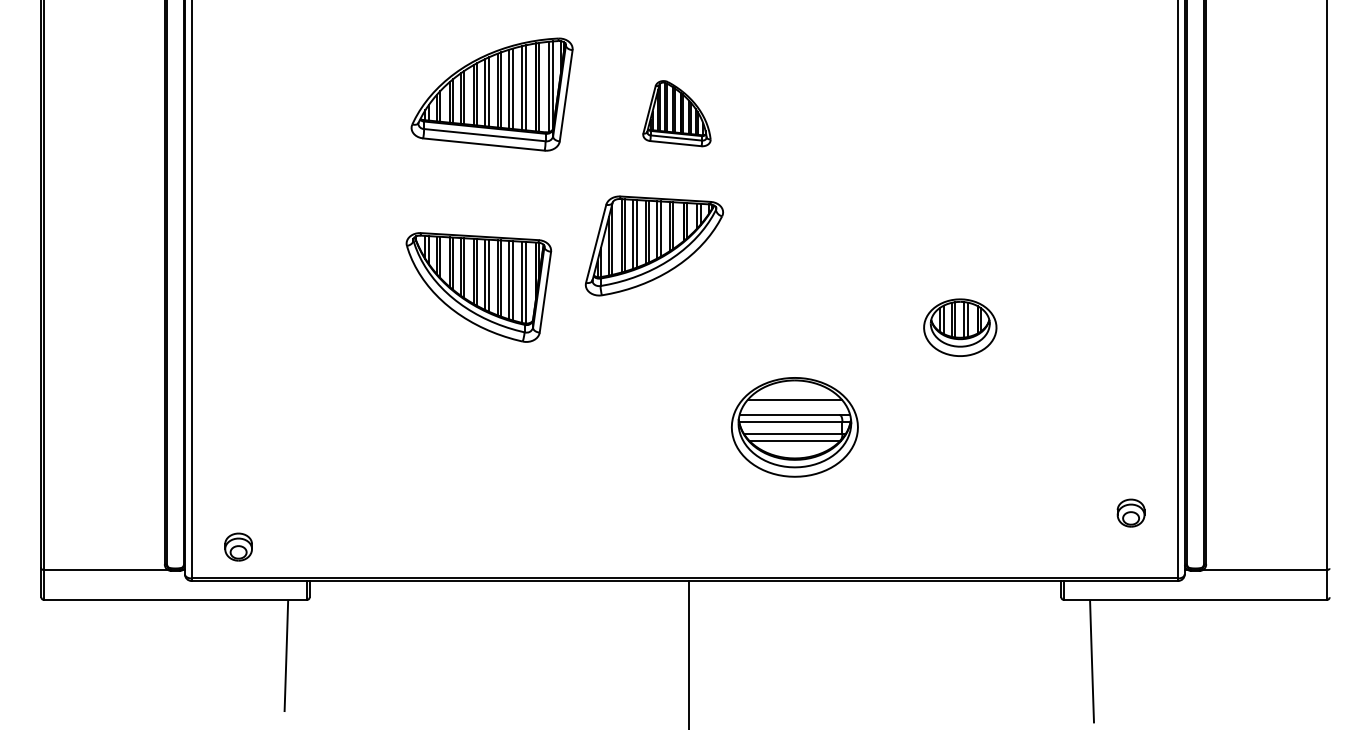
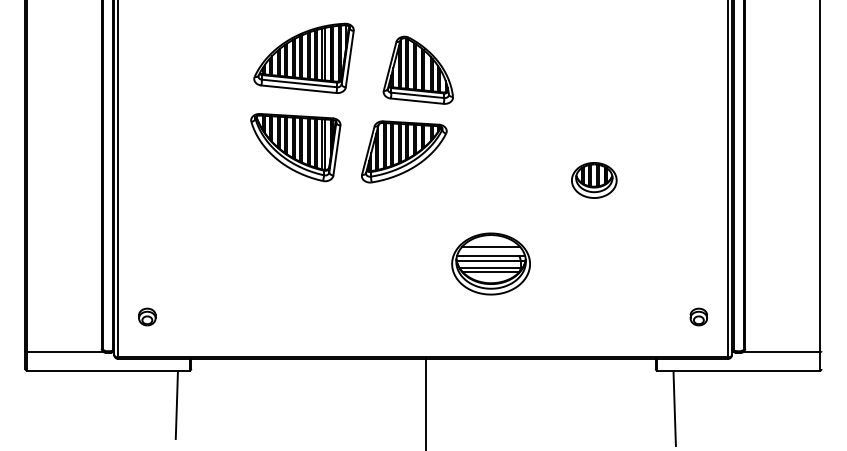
part: (675, 112) -> (417, 69), size x1.67
part: (478, 287) -> (295, 147), moved
part: (960, 327) -> (594, 180), moved
part: (238, 546) -> (147, 316), moved

